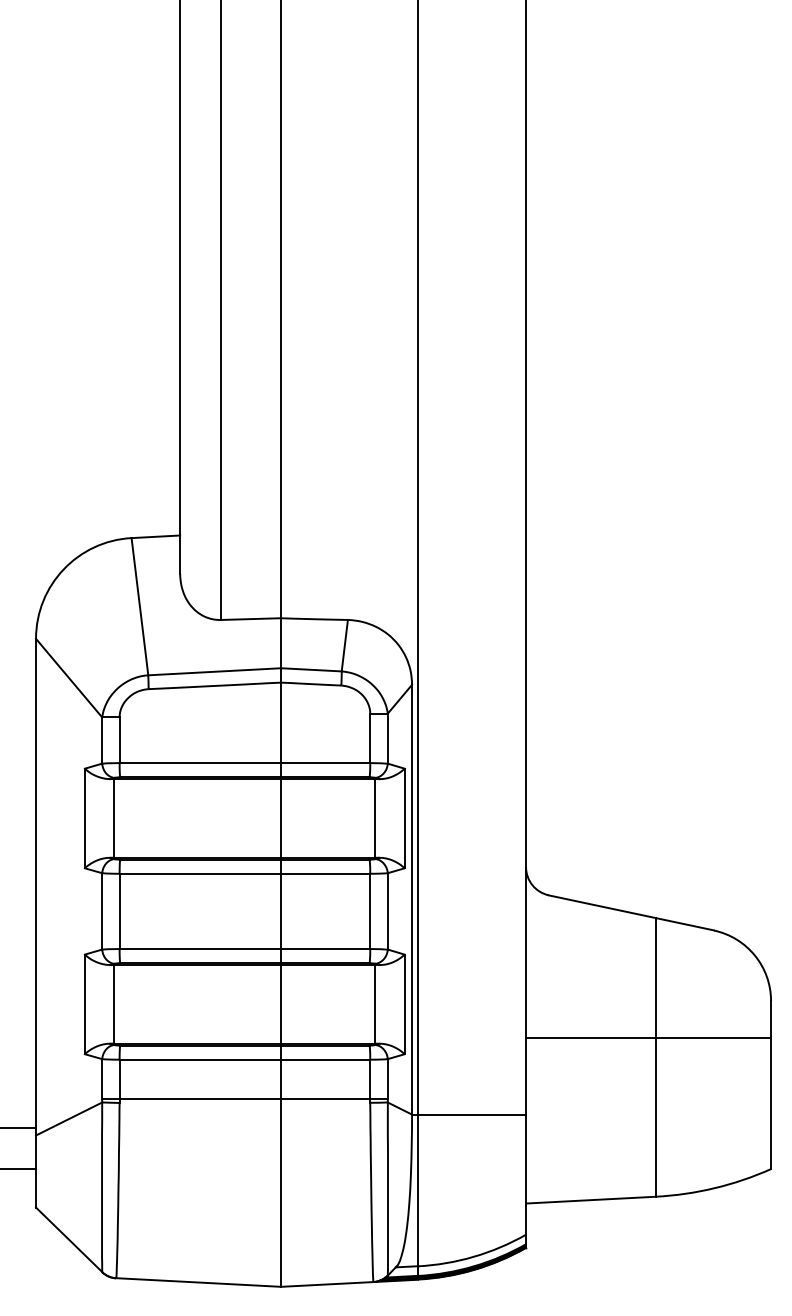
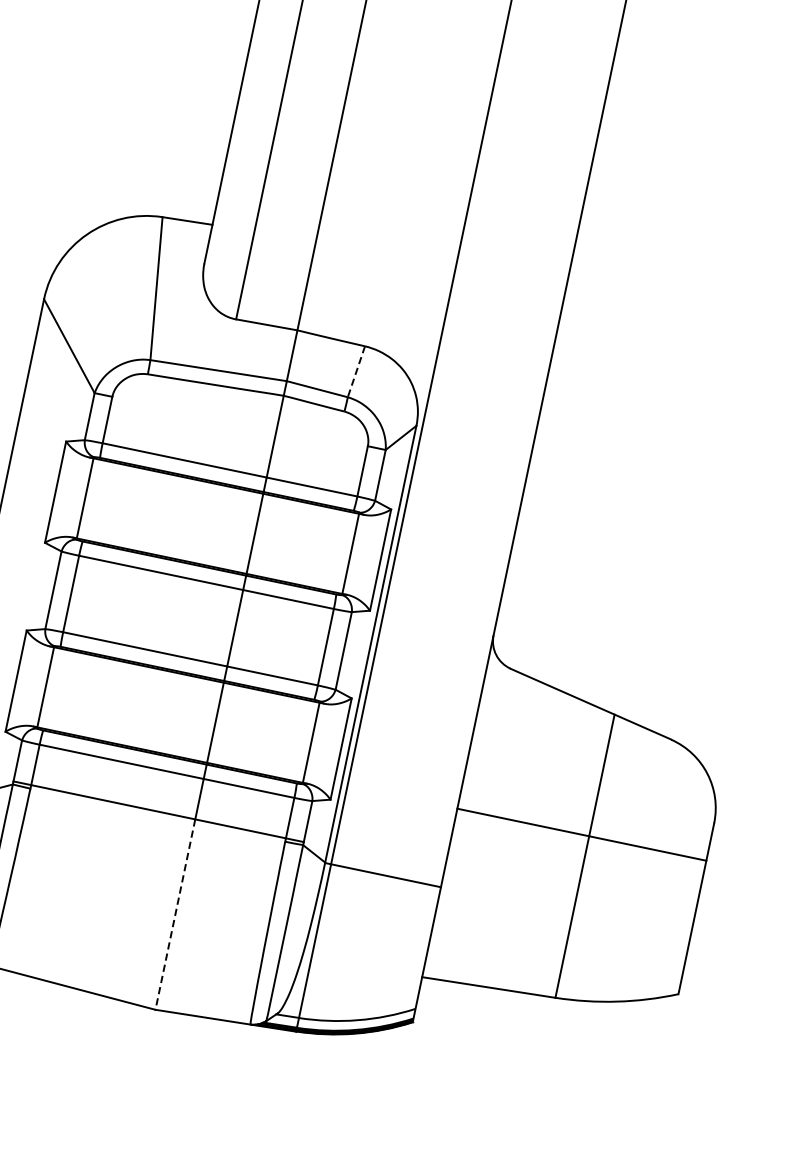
line: (344, 645) -> (356, 371), solid -> dashed
line: (281, 1193) -> (175, 915), solid -> dashed

